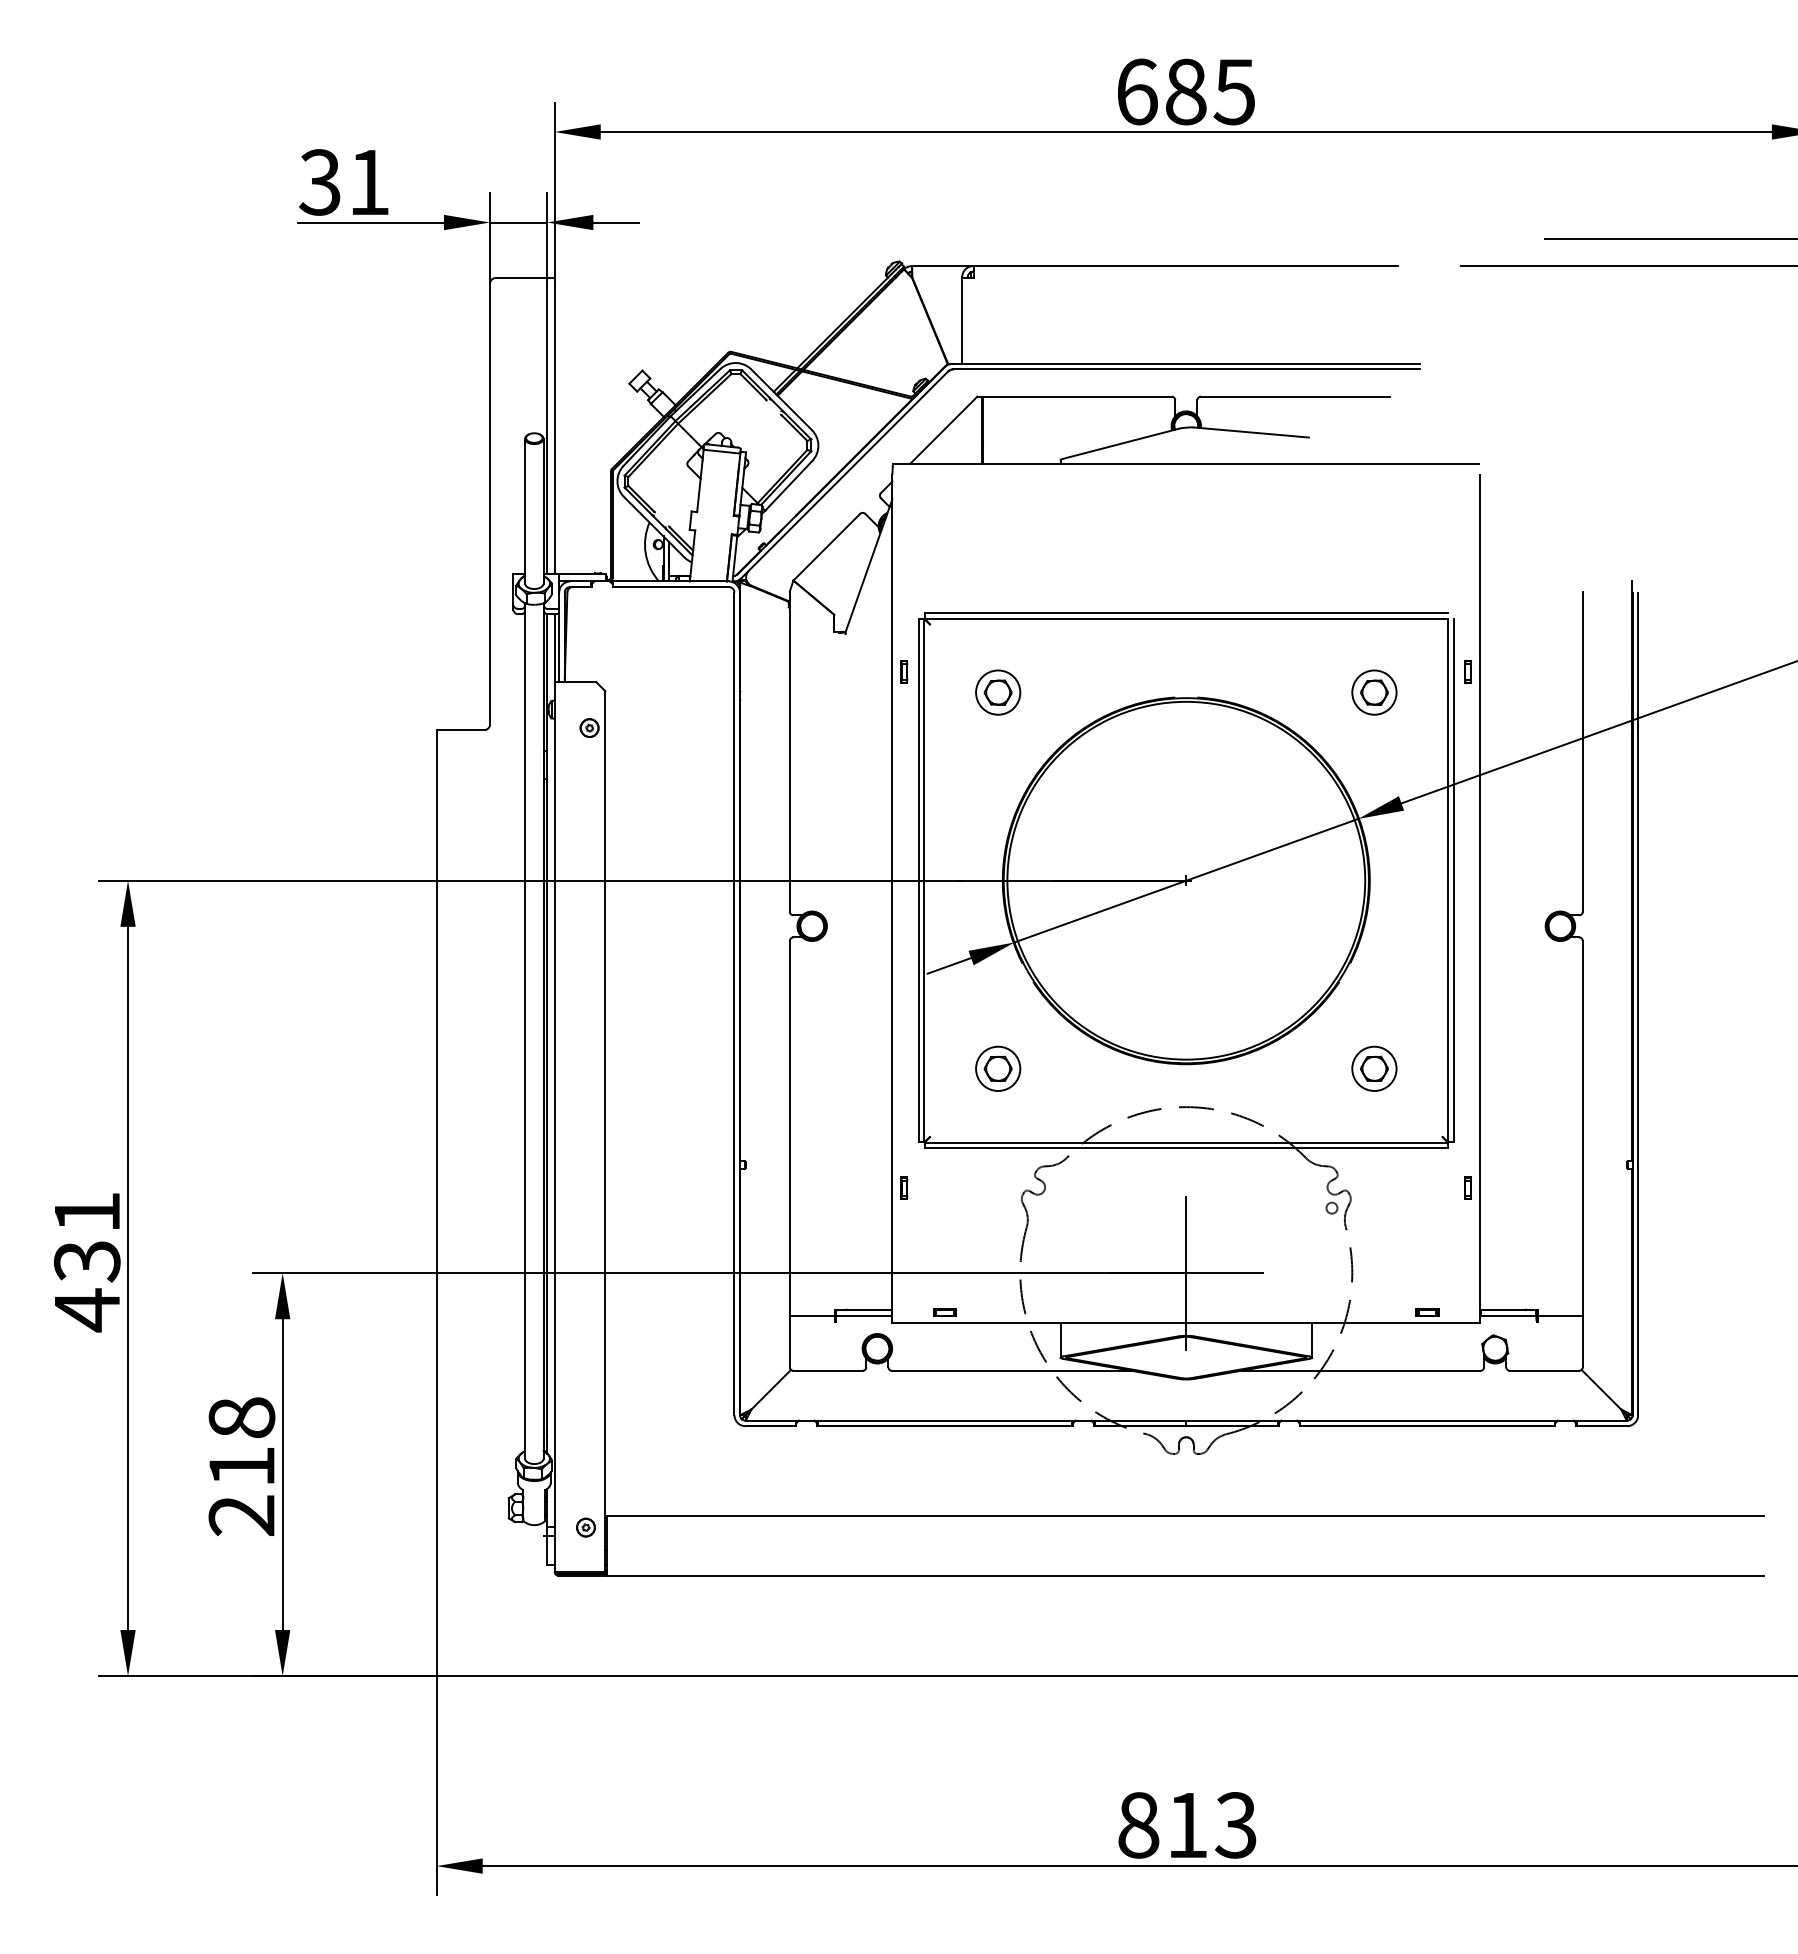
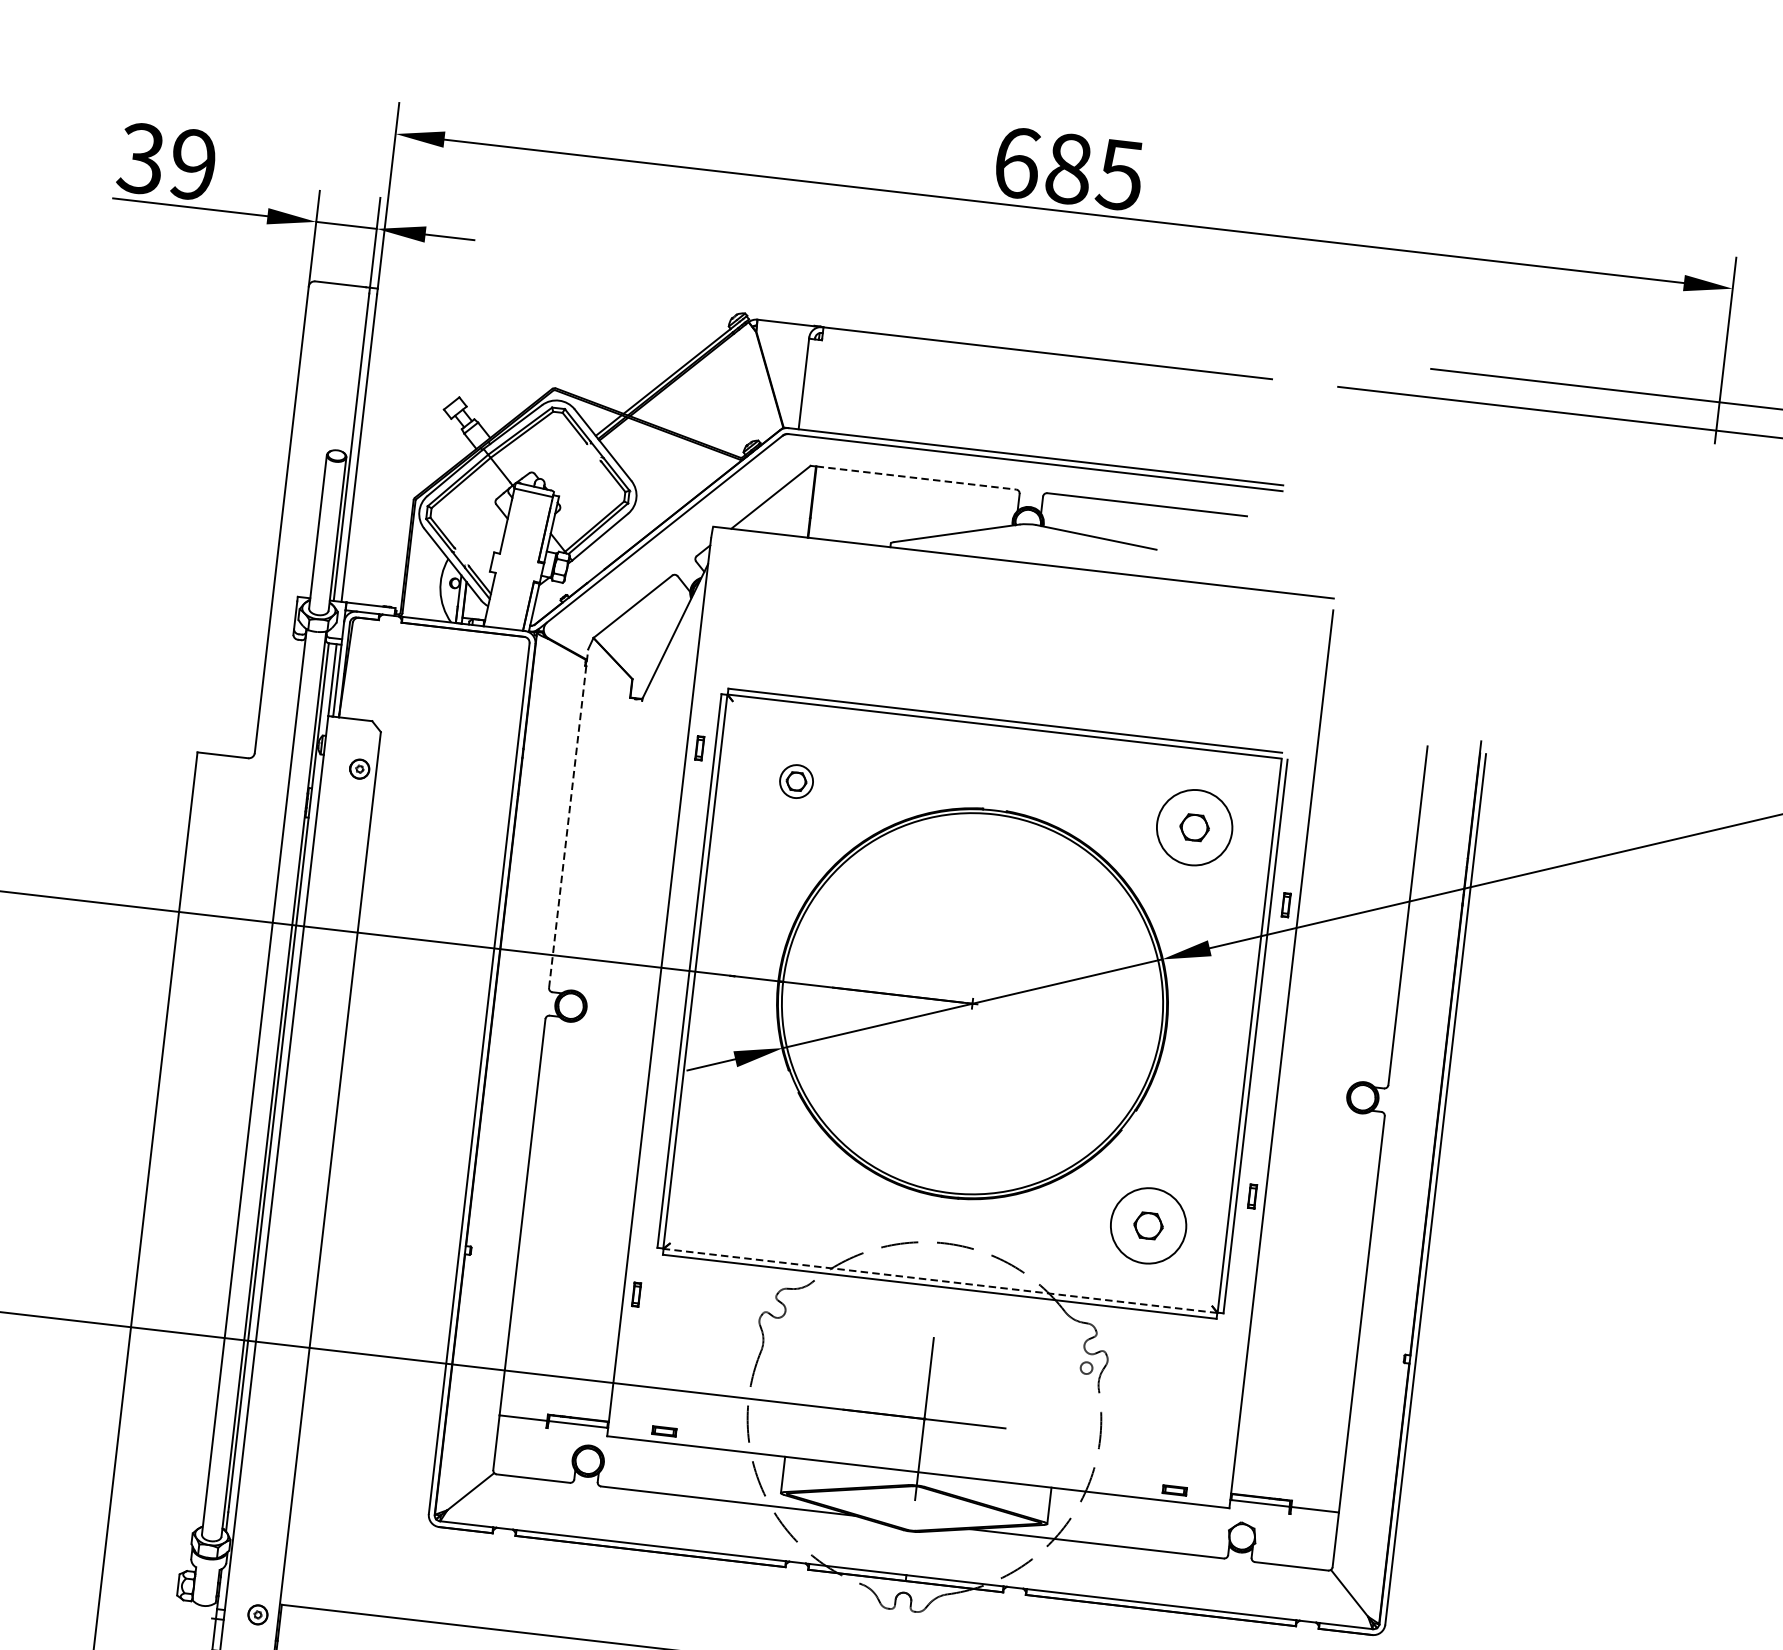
text: (369, 182) -> (193, 164), 31 -> 39
line: (1077, 396) -> (916, 477), solid -> dashed
part: (1467, 671) -> (1285, 904), moved
part: (998, 692) -> (796, 781), size x0.7
circle: (1374, 692) -> (1194, 827), size x1.6
line: (789, 751) -> (568, 818), solid -> dashed
part: (998, 1068) -> (750, 1179), removed
circle: (1374, 1068) -> (1148, 1225), size x1.6
line: (1186, 1142) -> (940, 1280), solid -> dashed
part: (1467, 1187) -> (1251, 1195), moved

